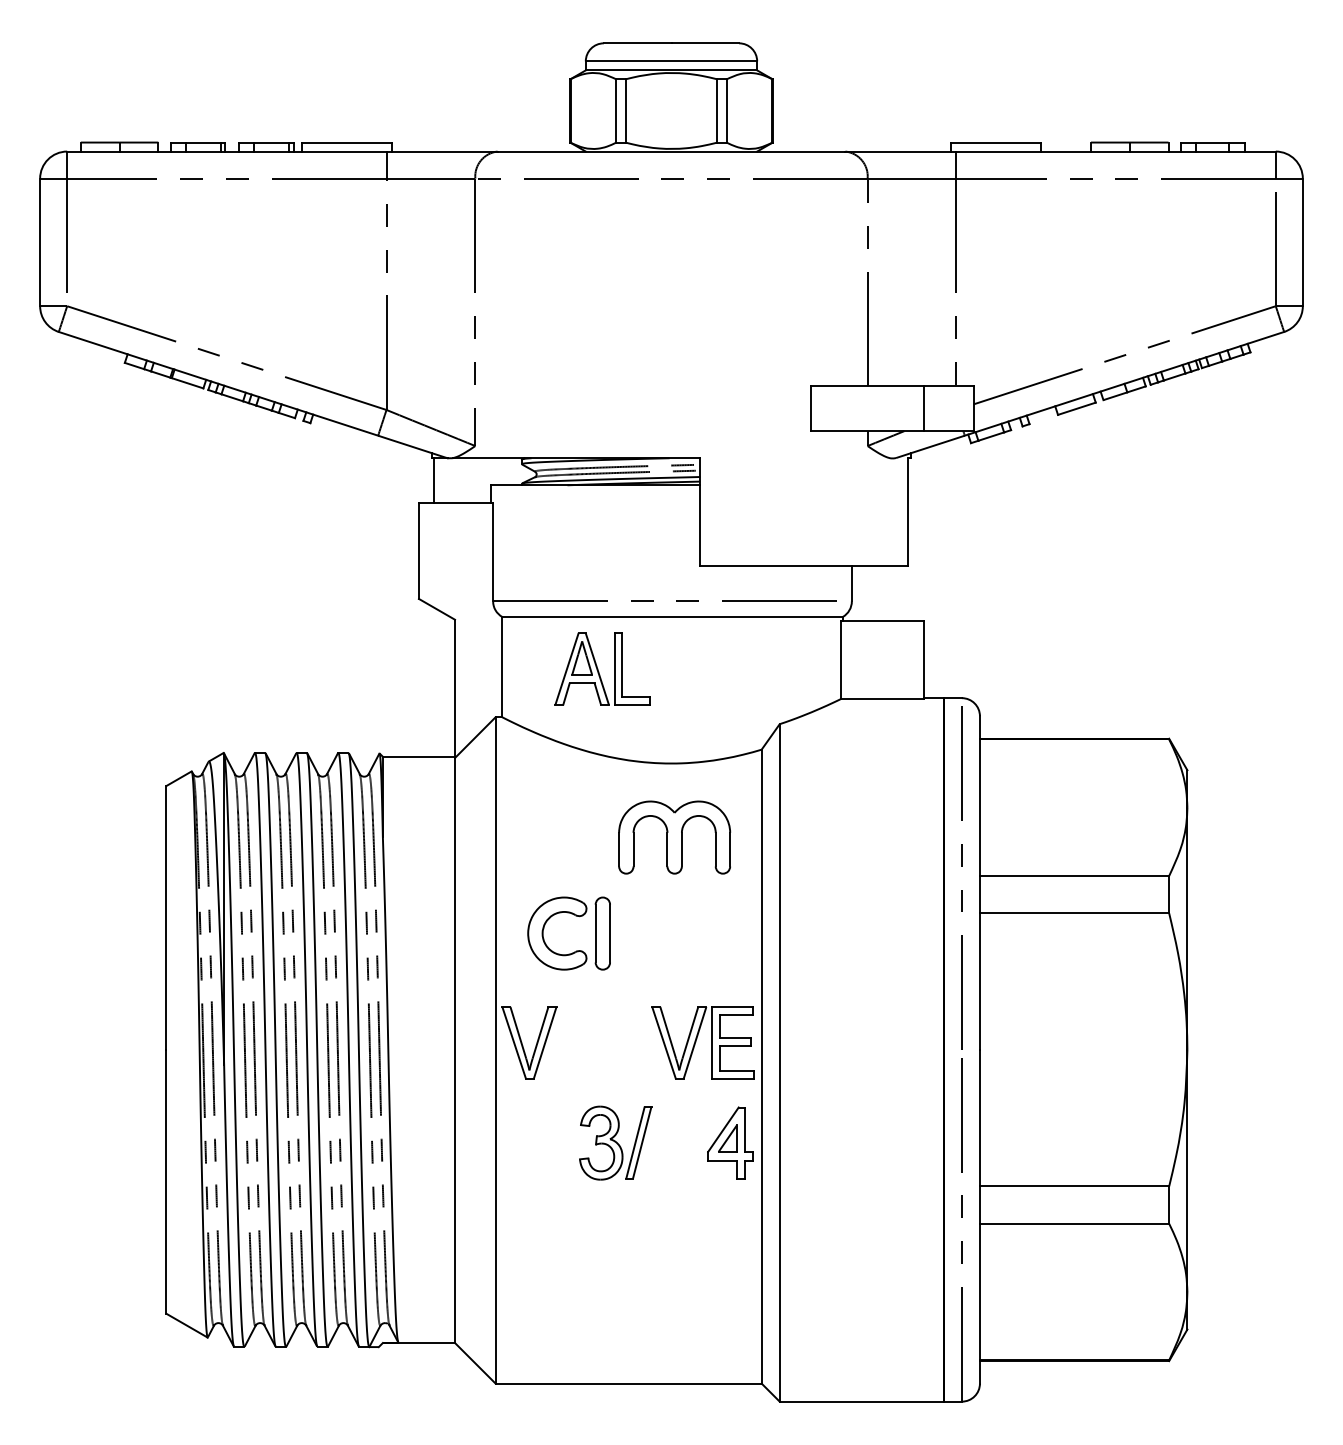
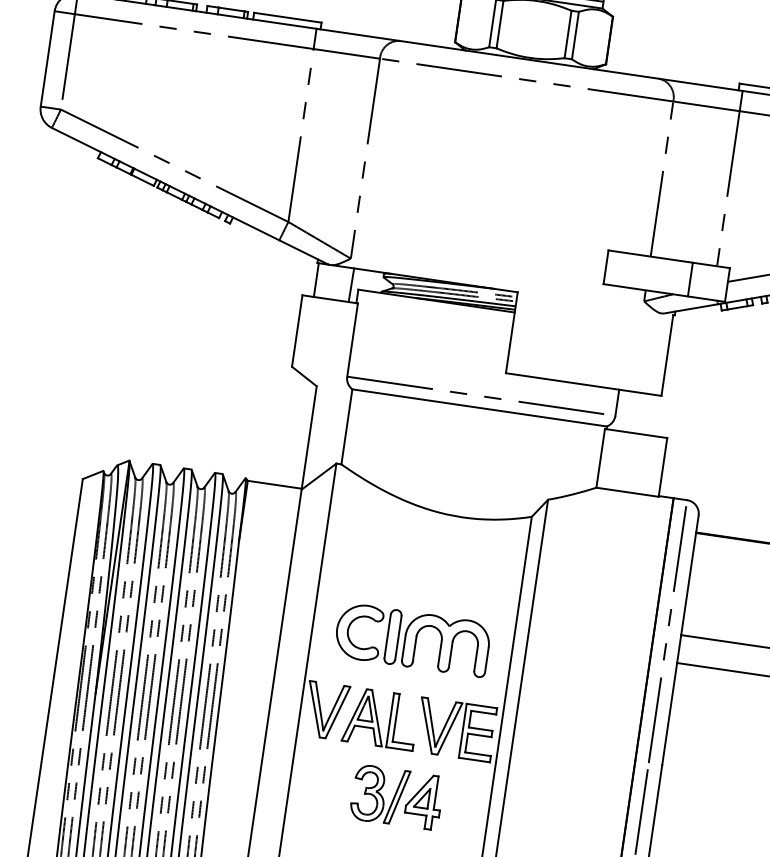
line: (480, 480) -> (350, 284), added
part: (602, 668) -> (380, 718), moved
part: (674, 837) -> (446, 644), moved
part: (730, 1142) -> (423, 801), moved

